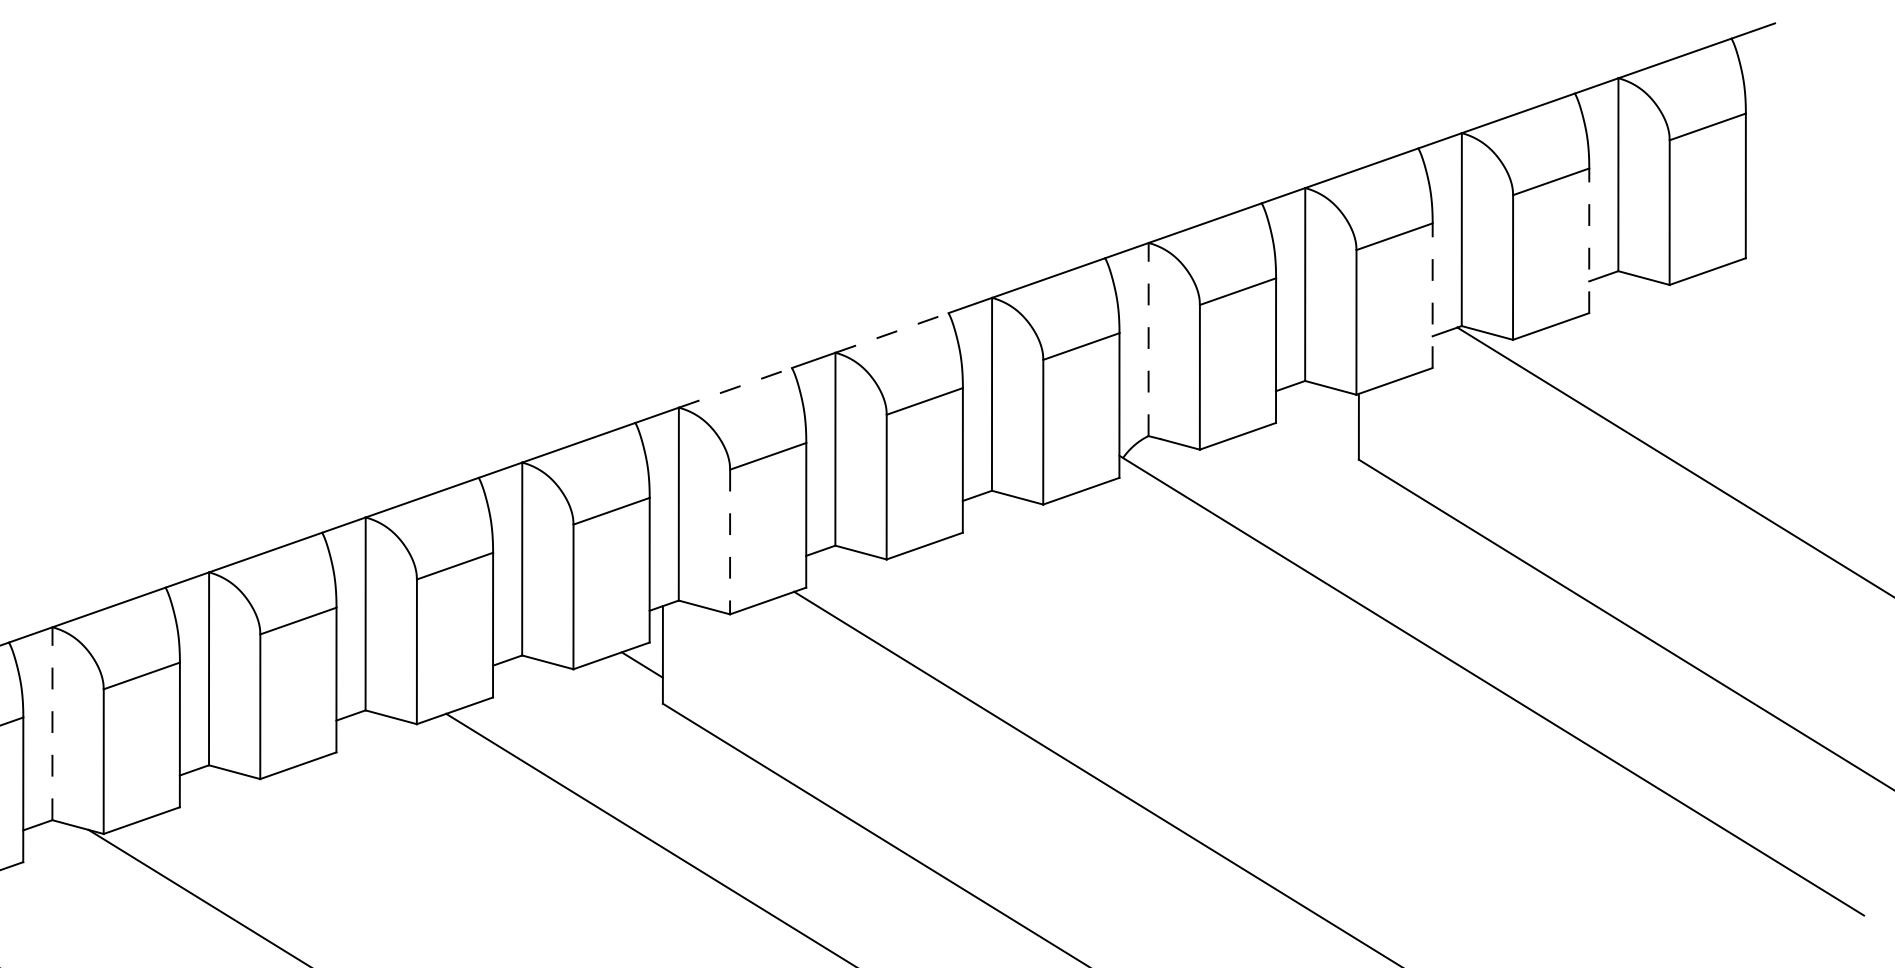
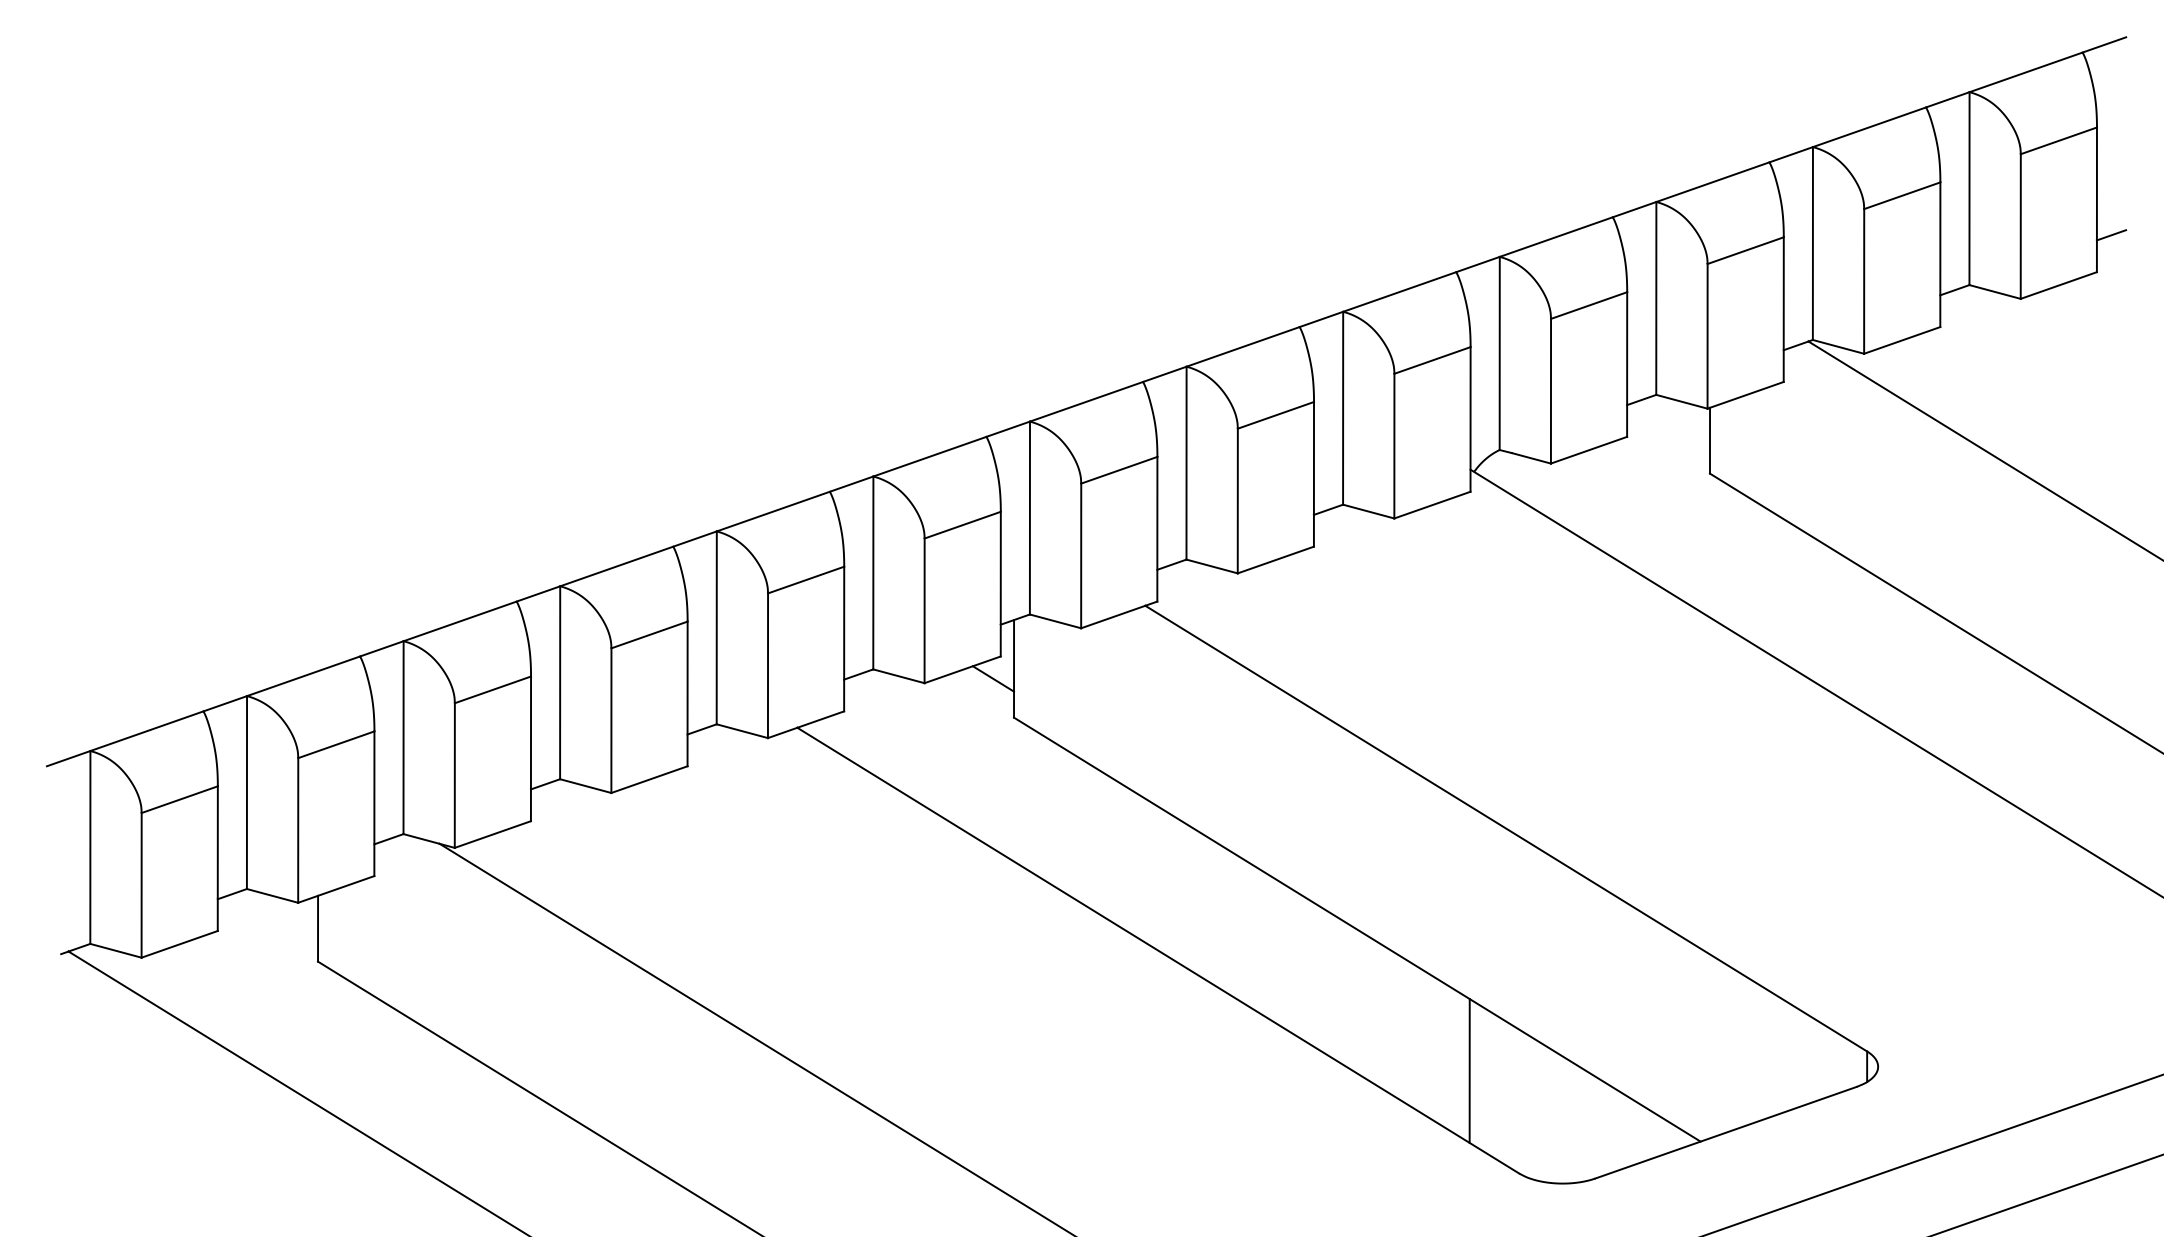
line: (1760, 221) -> (2111, 235), added
line: (1589, 240) -> (1940, 254), dashed -> solid
line: (1432, 295) -> (1783, 309), dashed -> solid
line: (892, 332) -> (1243, 346), dashed -> solid
line: (1148, 339) -> (1499, 353), dashed -> solid
line: (735, 387) -> (1086, 401), dashed -> solid
line: (730, 542) -> (1081, 556), dashed -> solid
line: (52, 723) -> (403, 737), dashed -> solid

